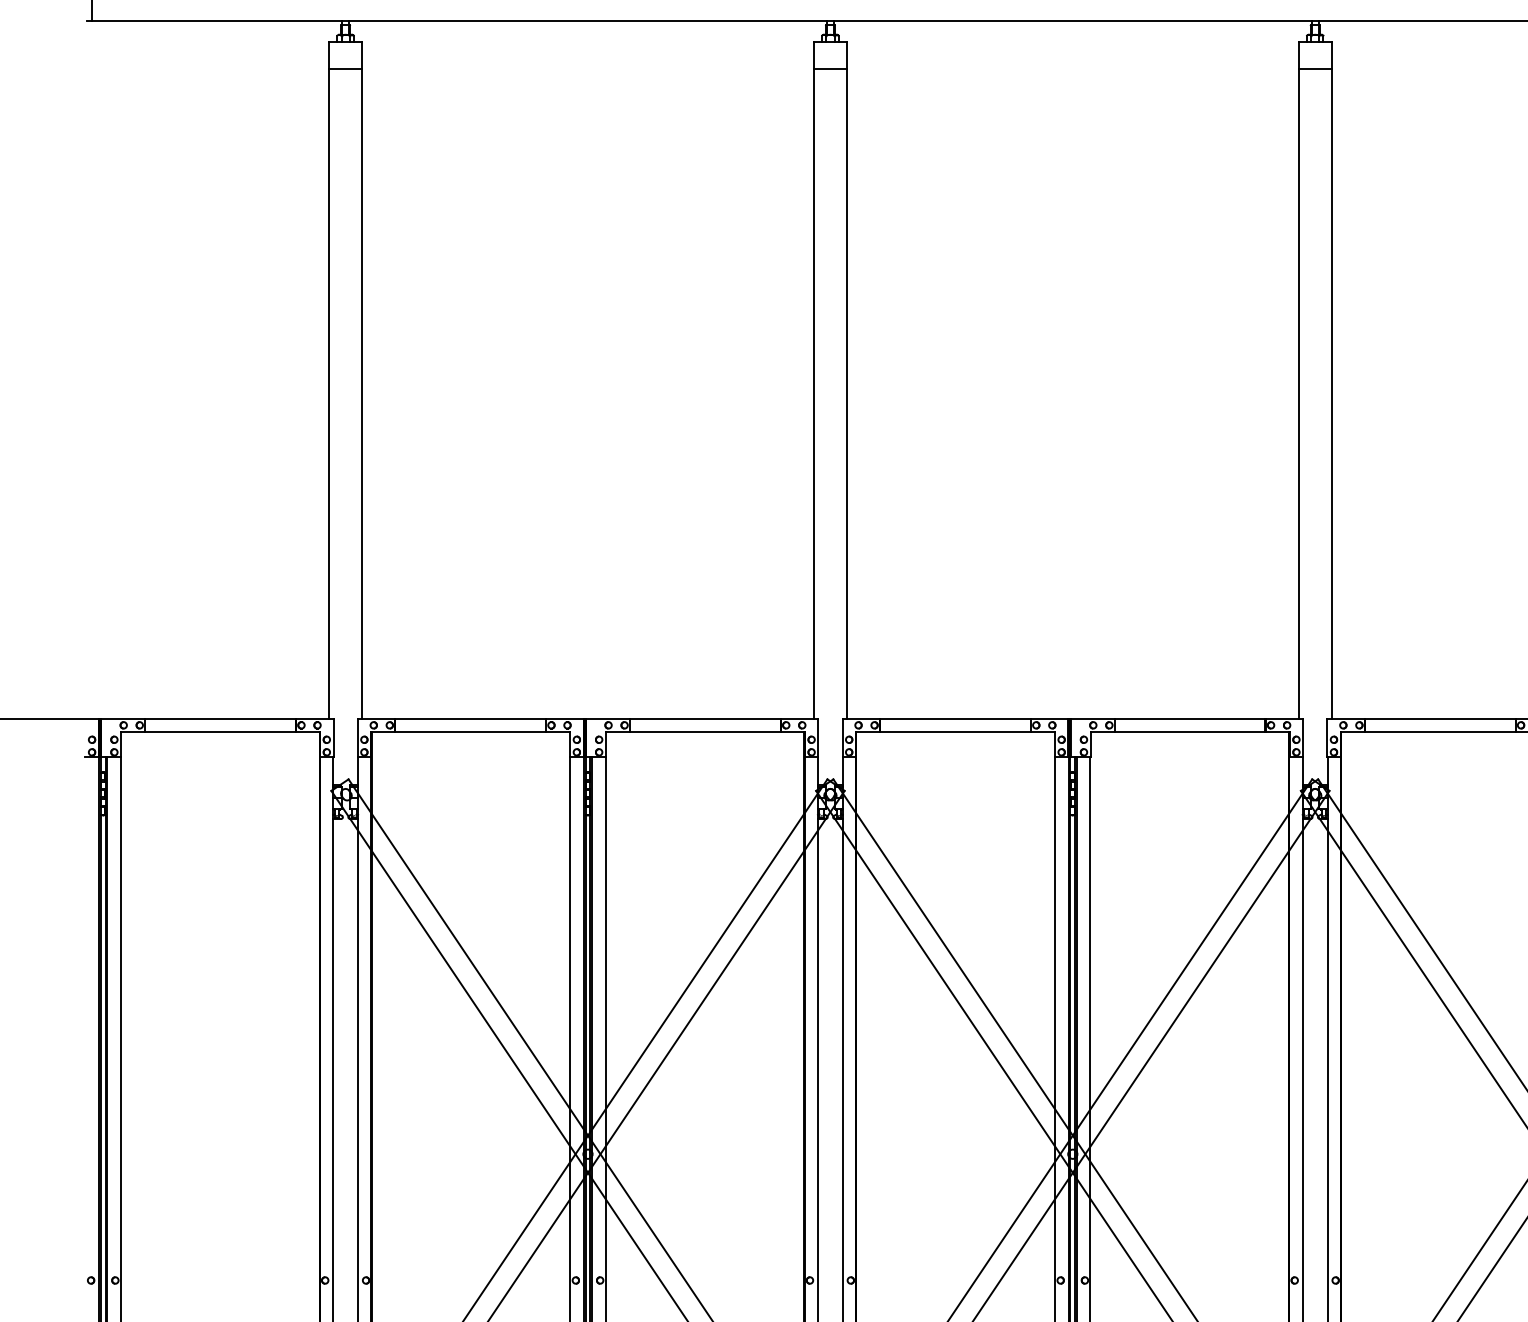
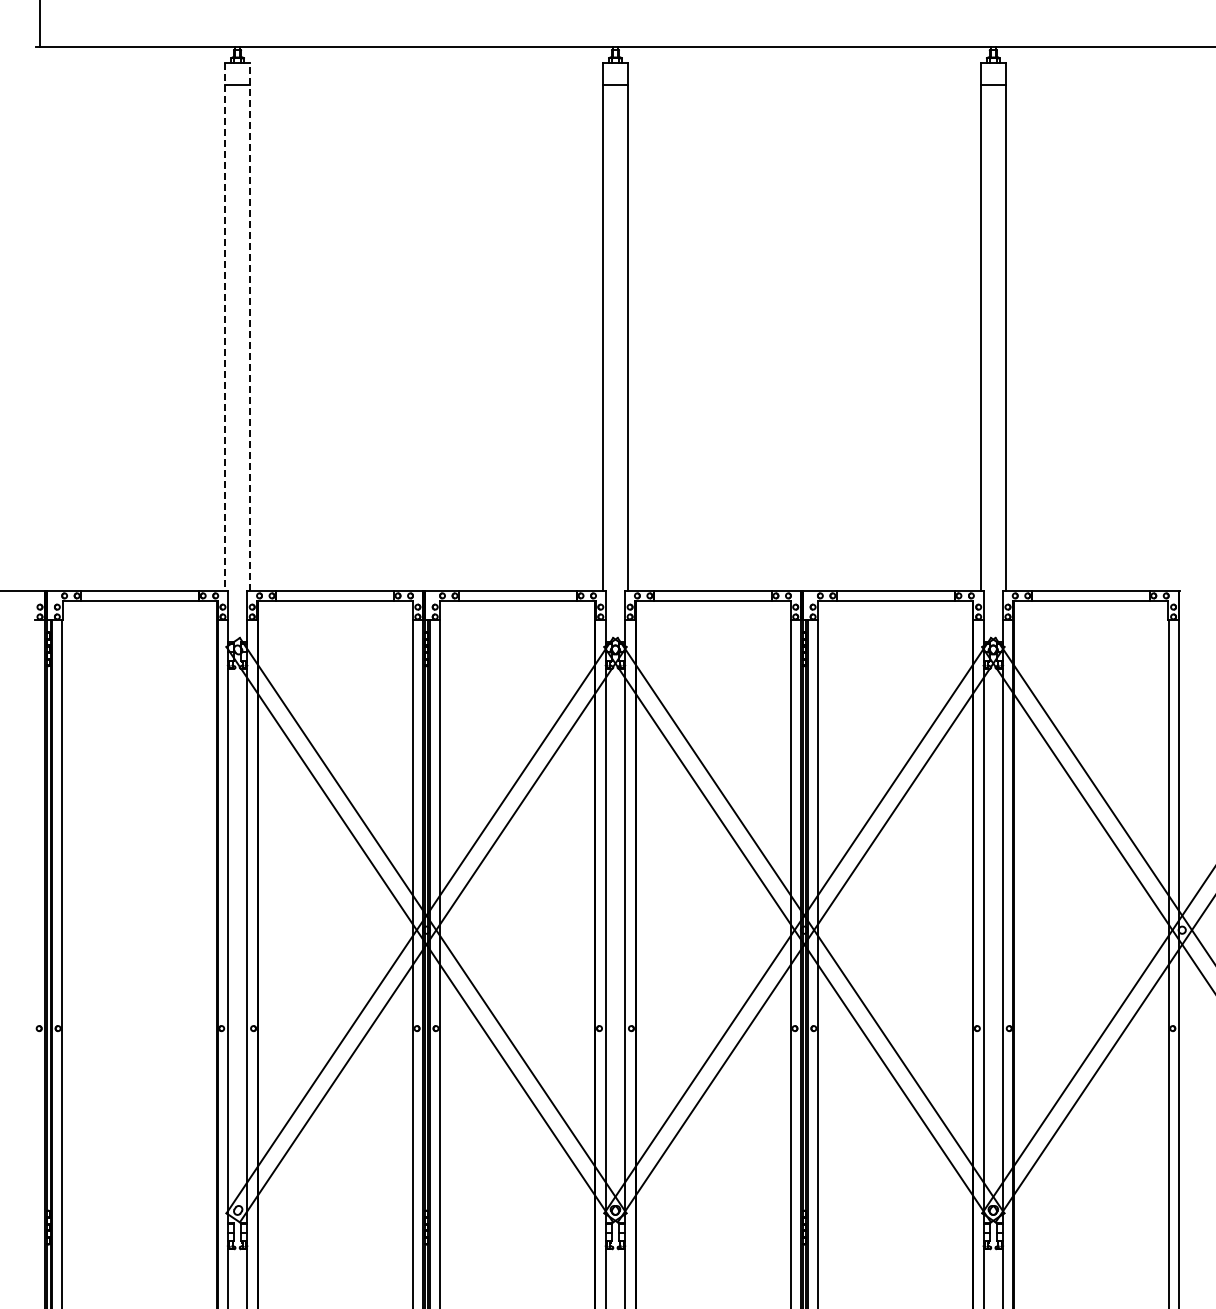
line: (328, 379) -> (224, 326), solid -> dashed
line: (362, 379) -> (250, 326), solid -> dashed

